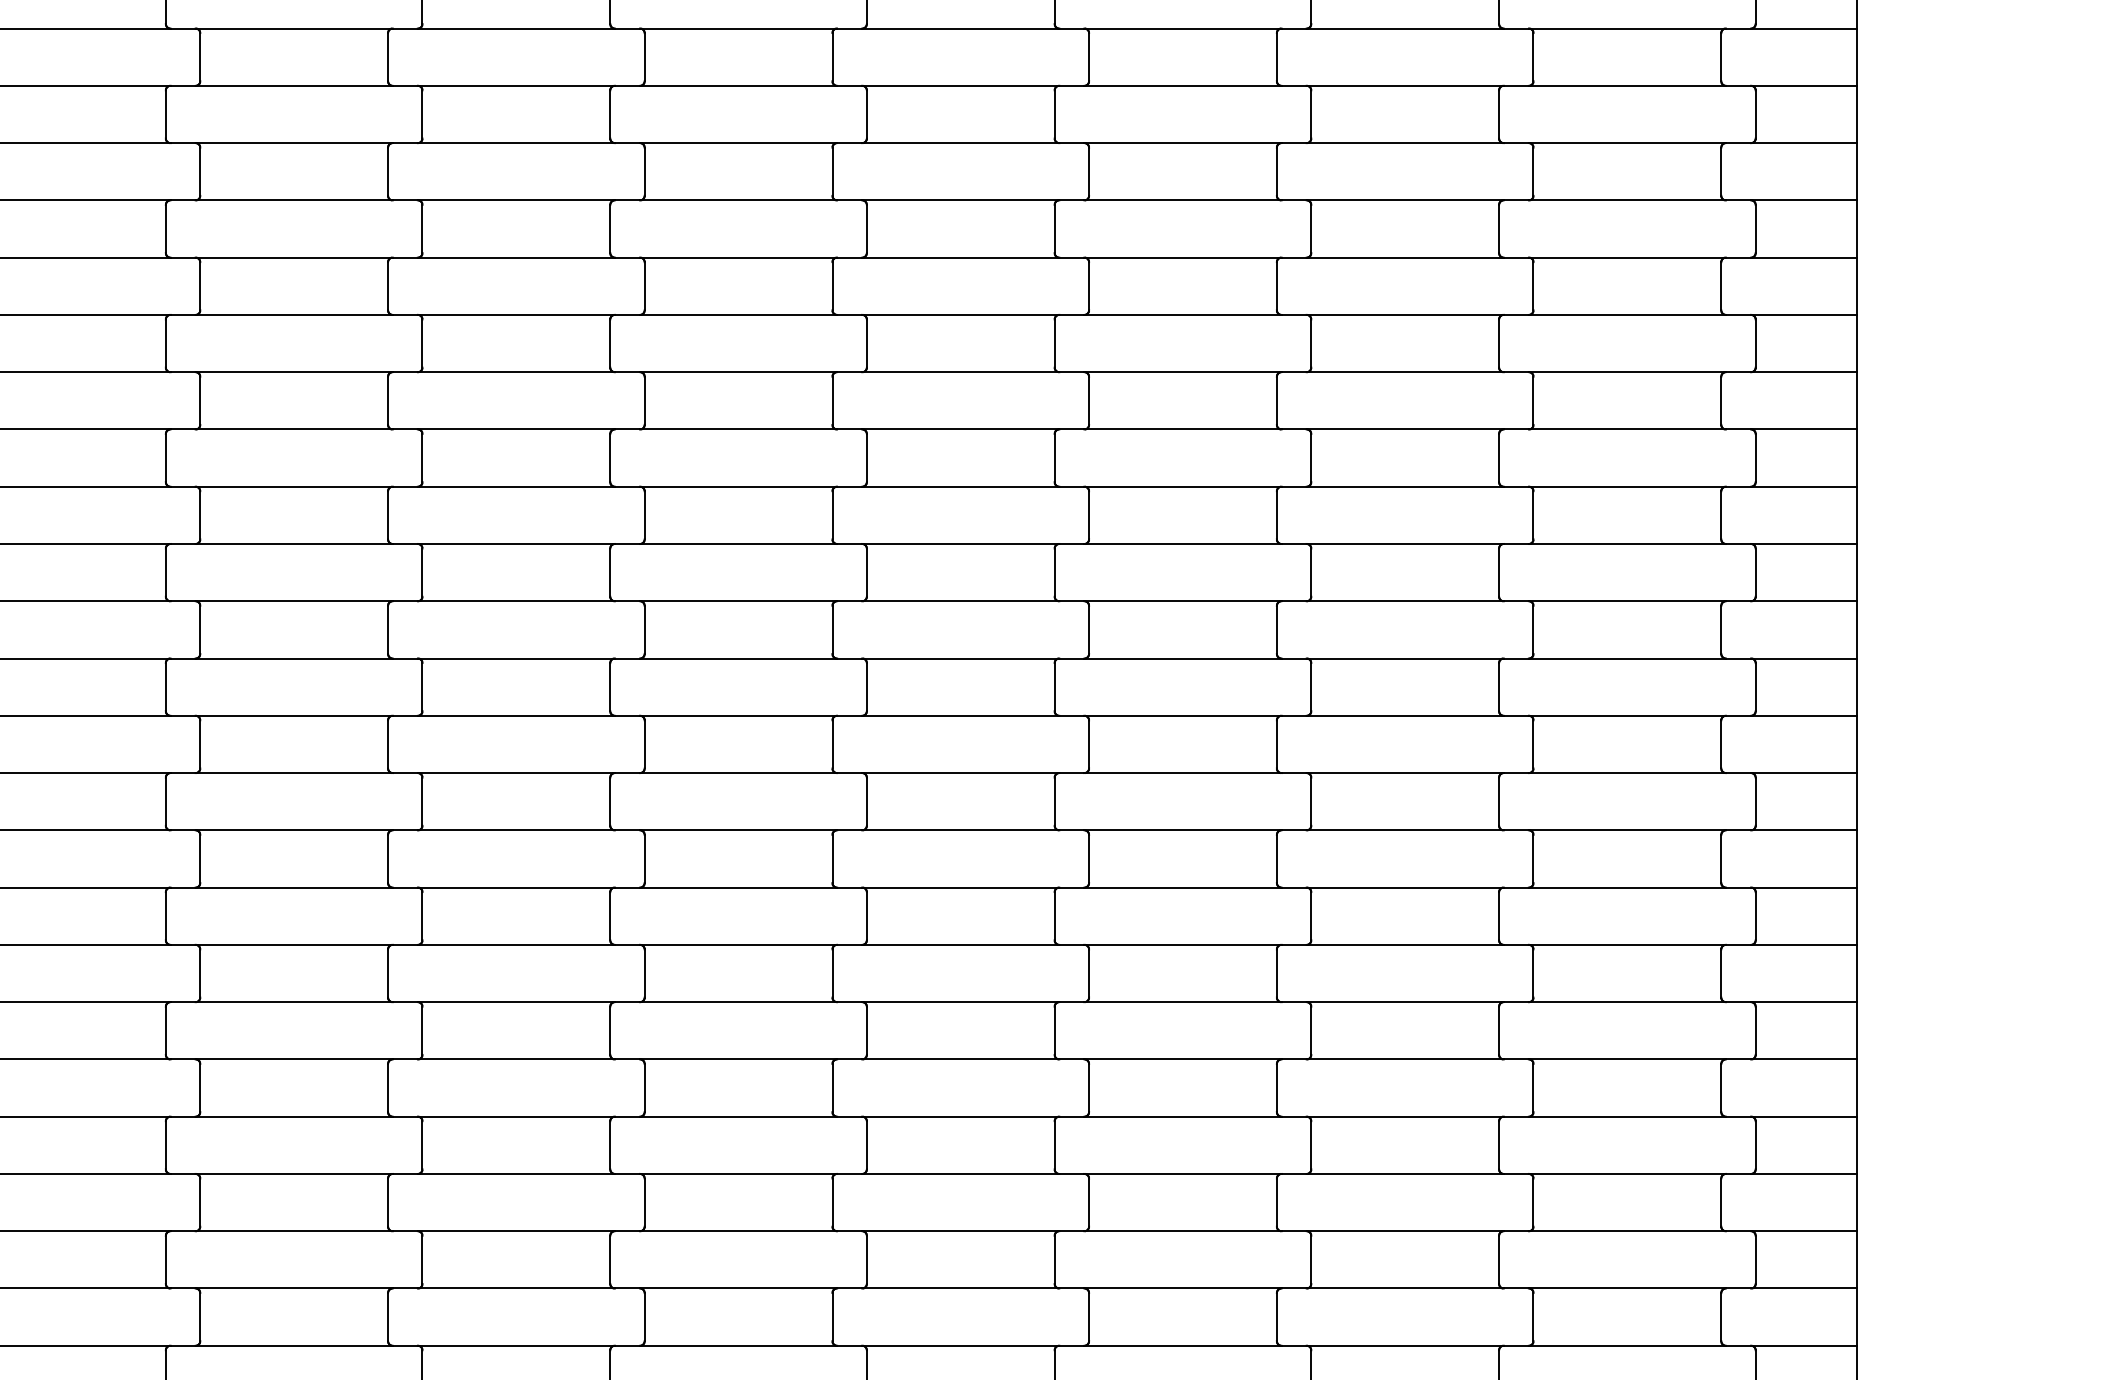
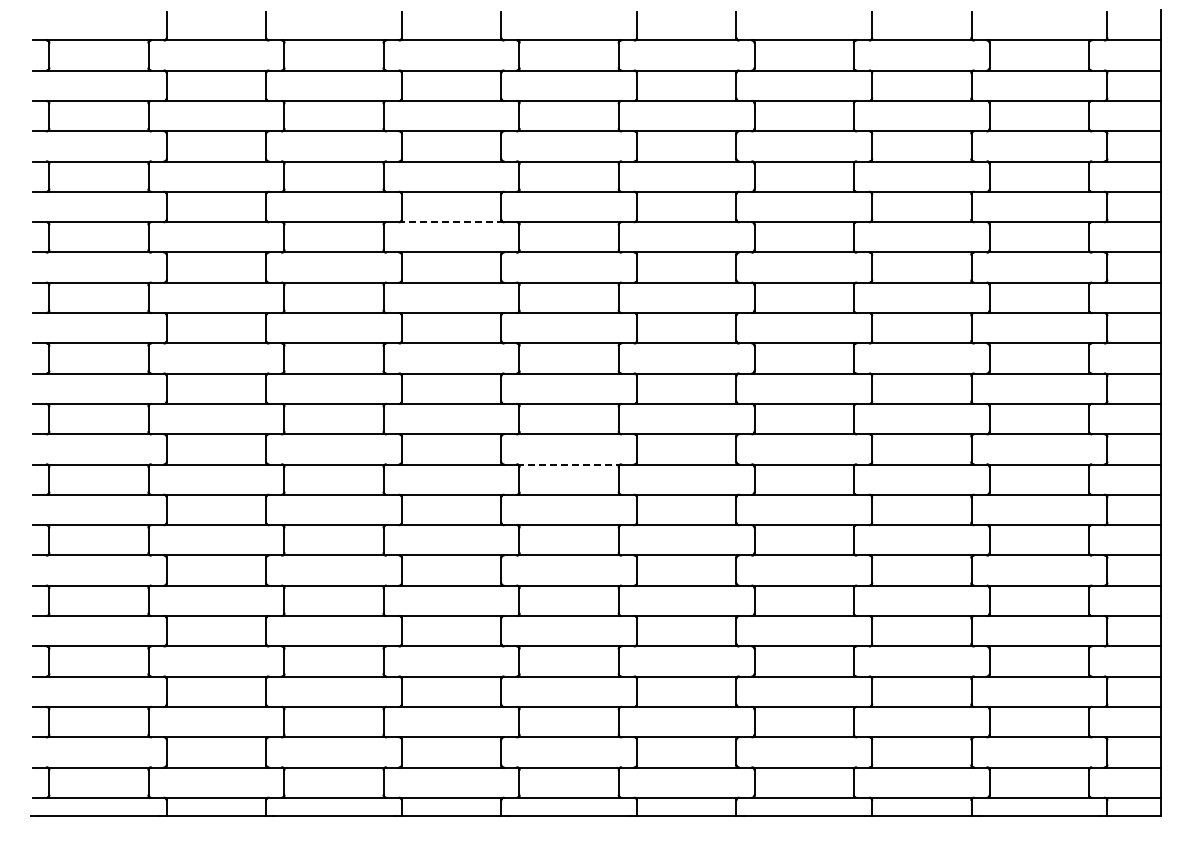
line: (516, 372) -> (451, 222), solid -> dashed
line: (739, 830) -> (569, 464), solid -> dashed

